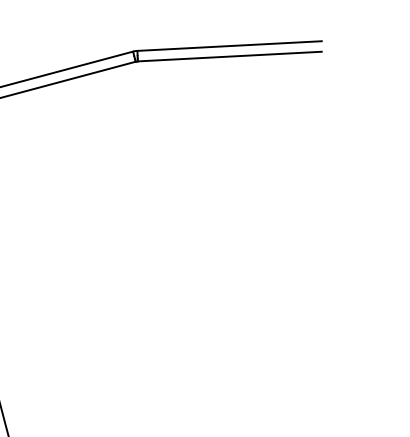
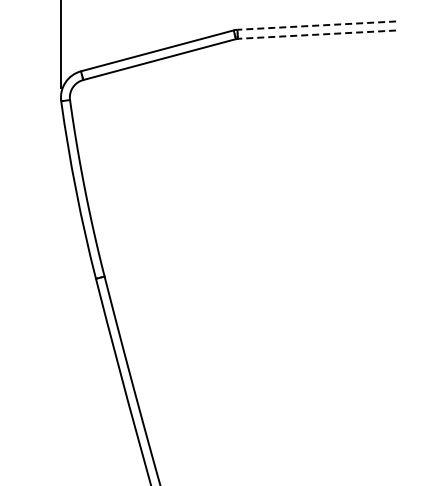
line: (229, 45) -> (316, 25), solid -> dashed
line: (229, 56) -> (316, 34), solid -> dashed

